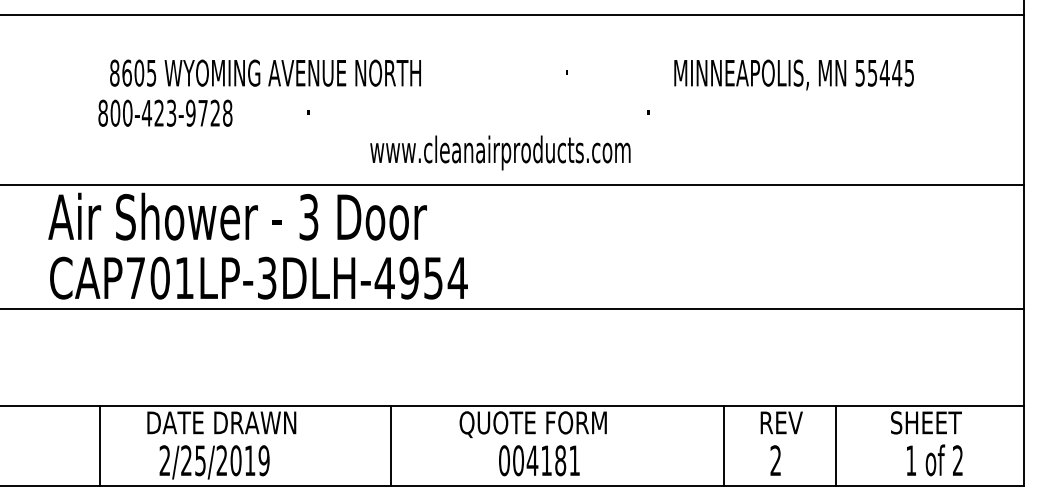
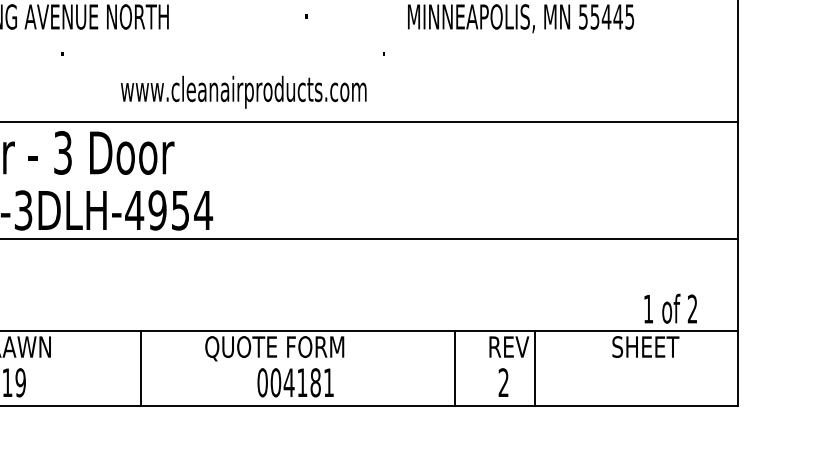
line: (835, 445) -> (534, 368), moved
text: (539, 460) -> (295, 382), moved
text: (934, 460) -> (670, 308), moved

